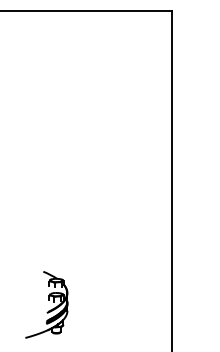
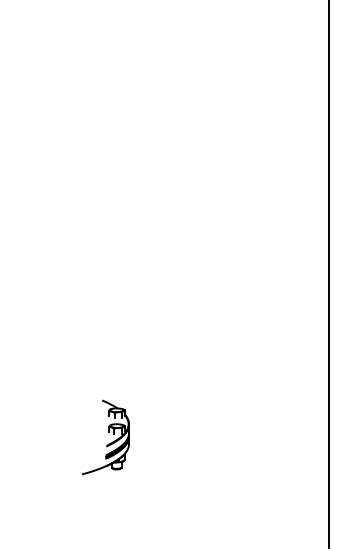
part: (46, 304) -> (105, 436), size x0.62

